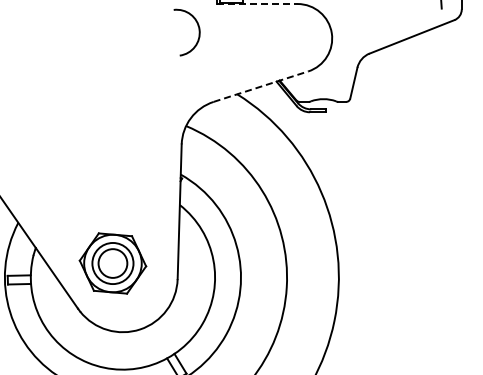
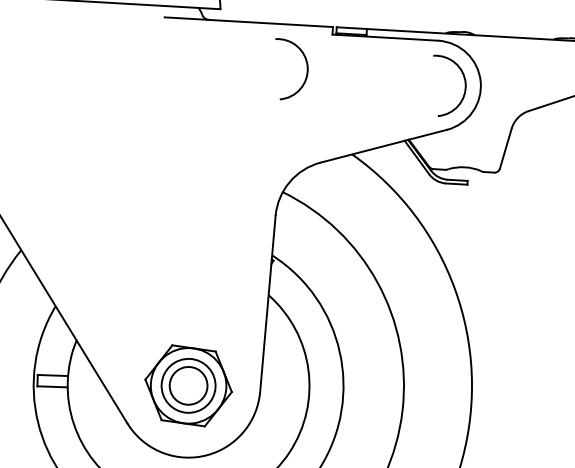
line: (257, 4) -> (385, 38), dashed -> solid
arc: (319, 38) -> (464, 87), added
line: (260, 86) -> (383, 145), dashed -> solid
part: (112, 263) -> (188, 385), moved

